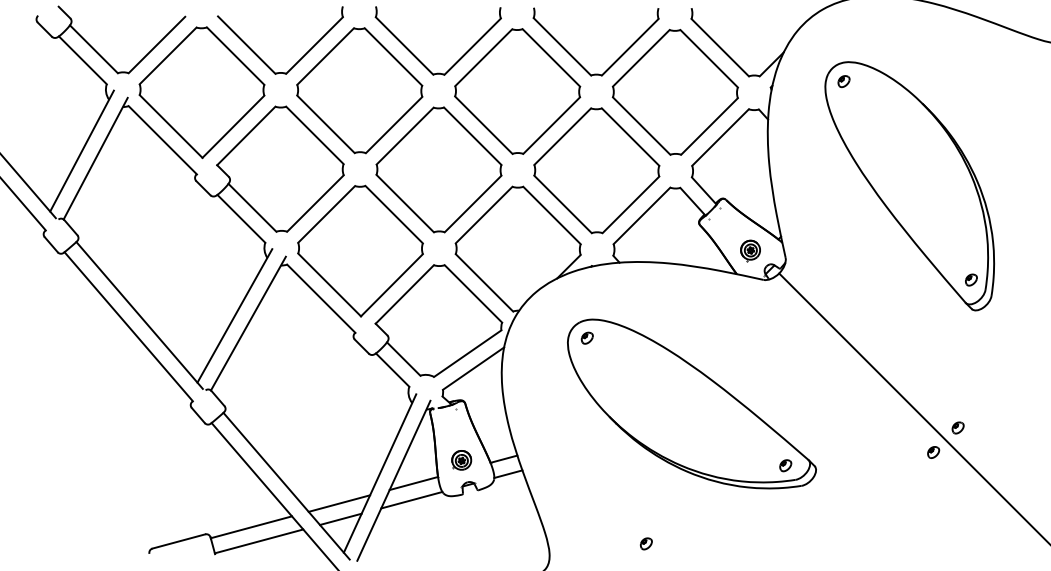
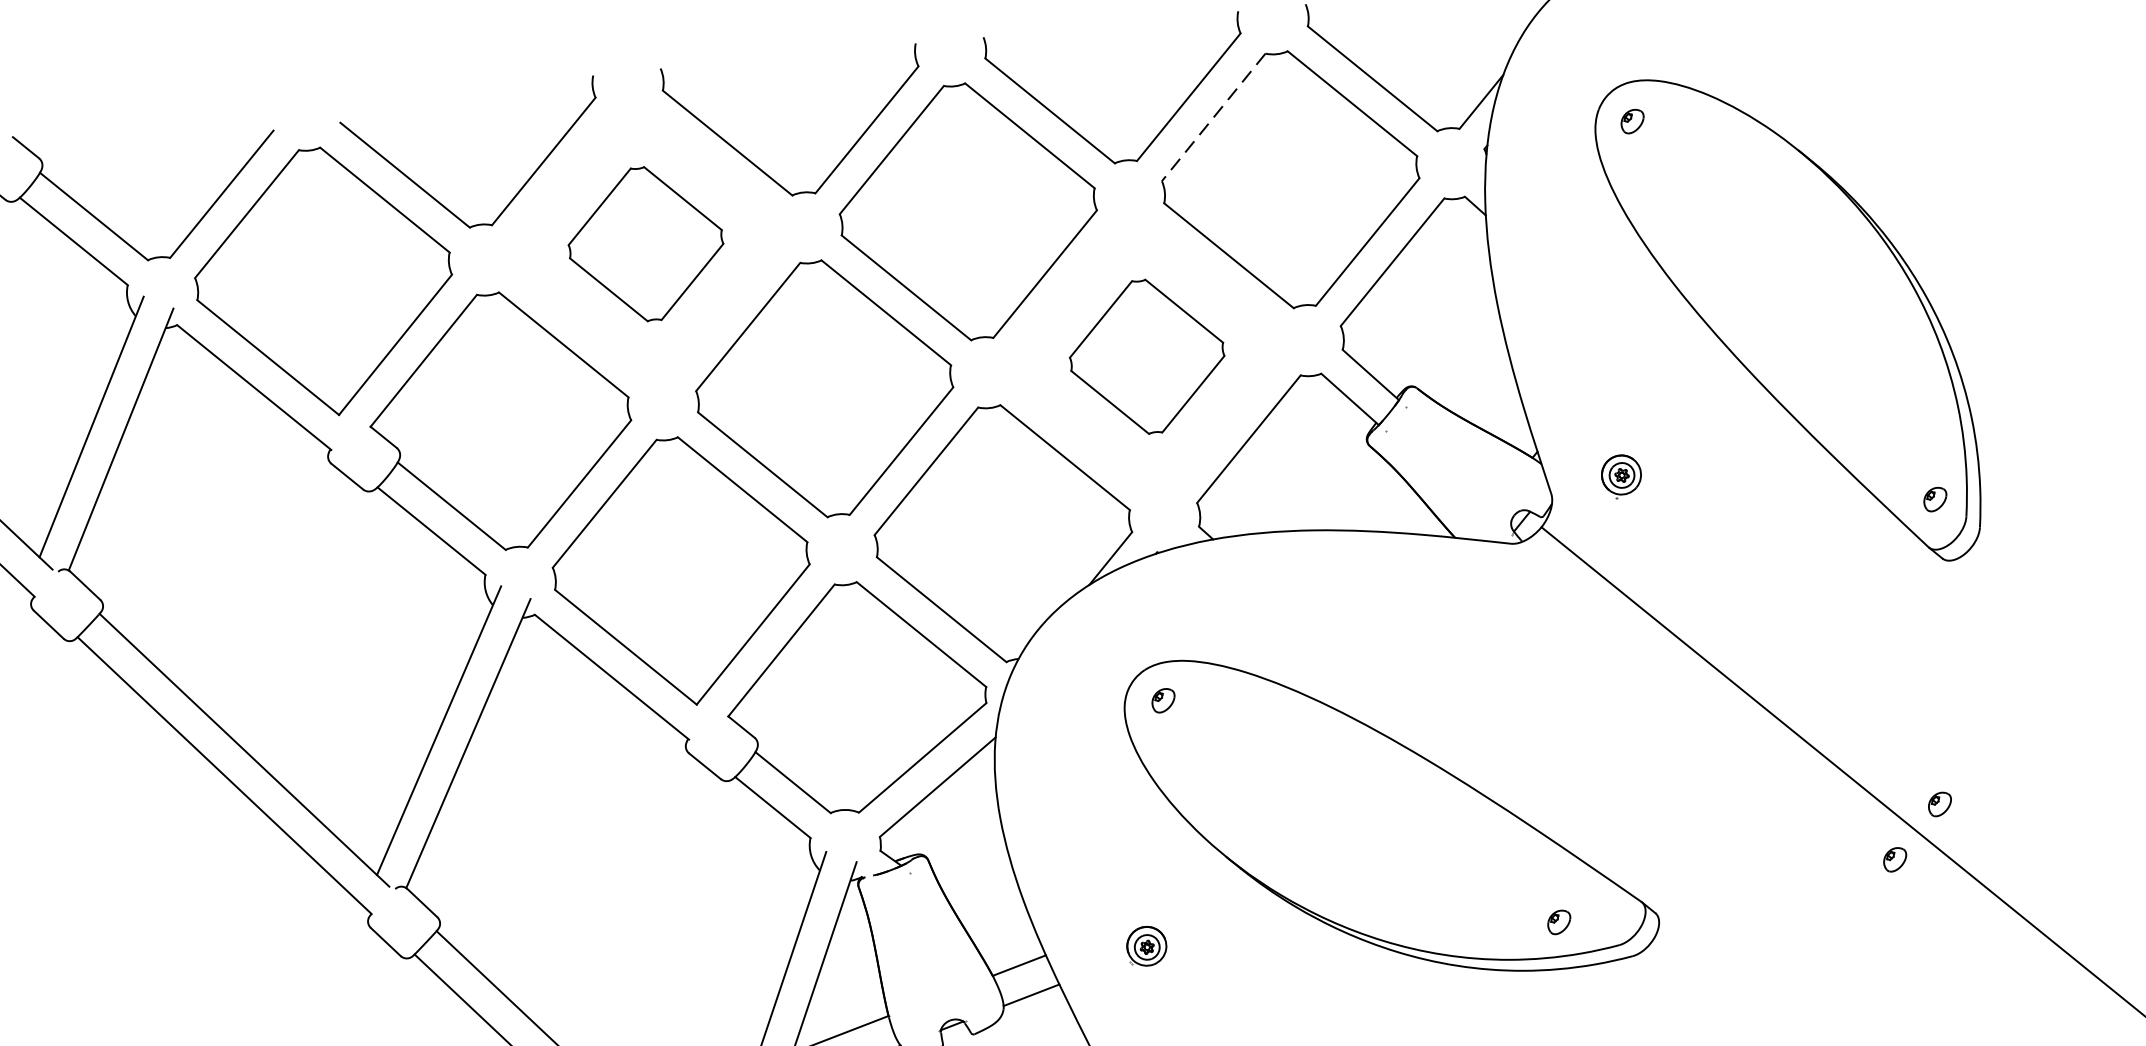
line: (640, 58) -> (1212, 118), solid -> dashed
part: (359, 90) -> (645, 243), size x0.6
part: (596, 170) -> (1146, 356), size x0.6
part: (750, 250) -> (1621, 475), moved
part: (461, 460) -> (1146, 946), moved
part: (785, 465) -> (1558, 921), moved

